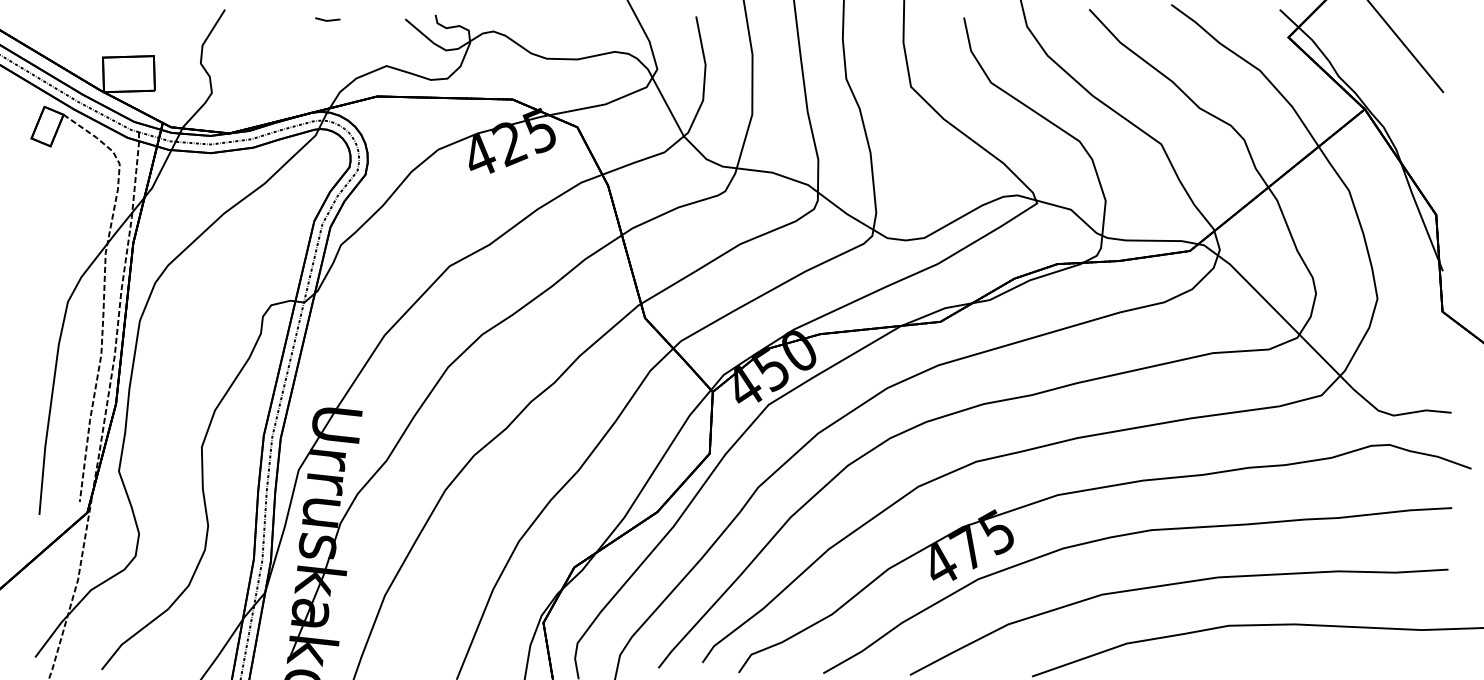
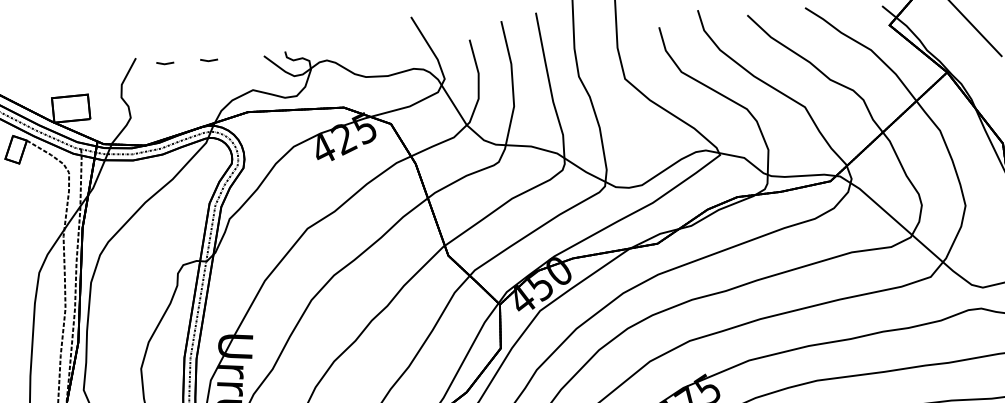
line: (266, 19) -> (165, 63), added

